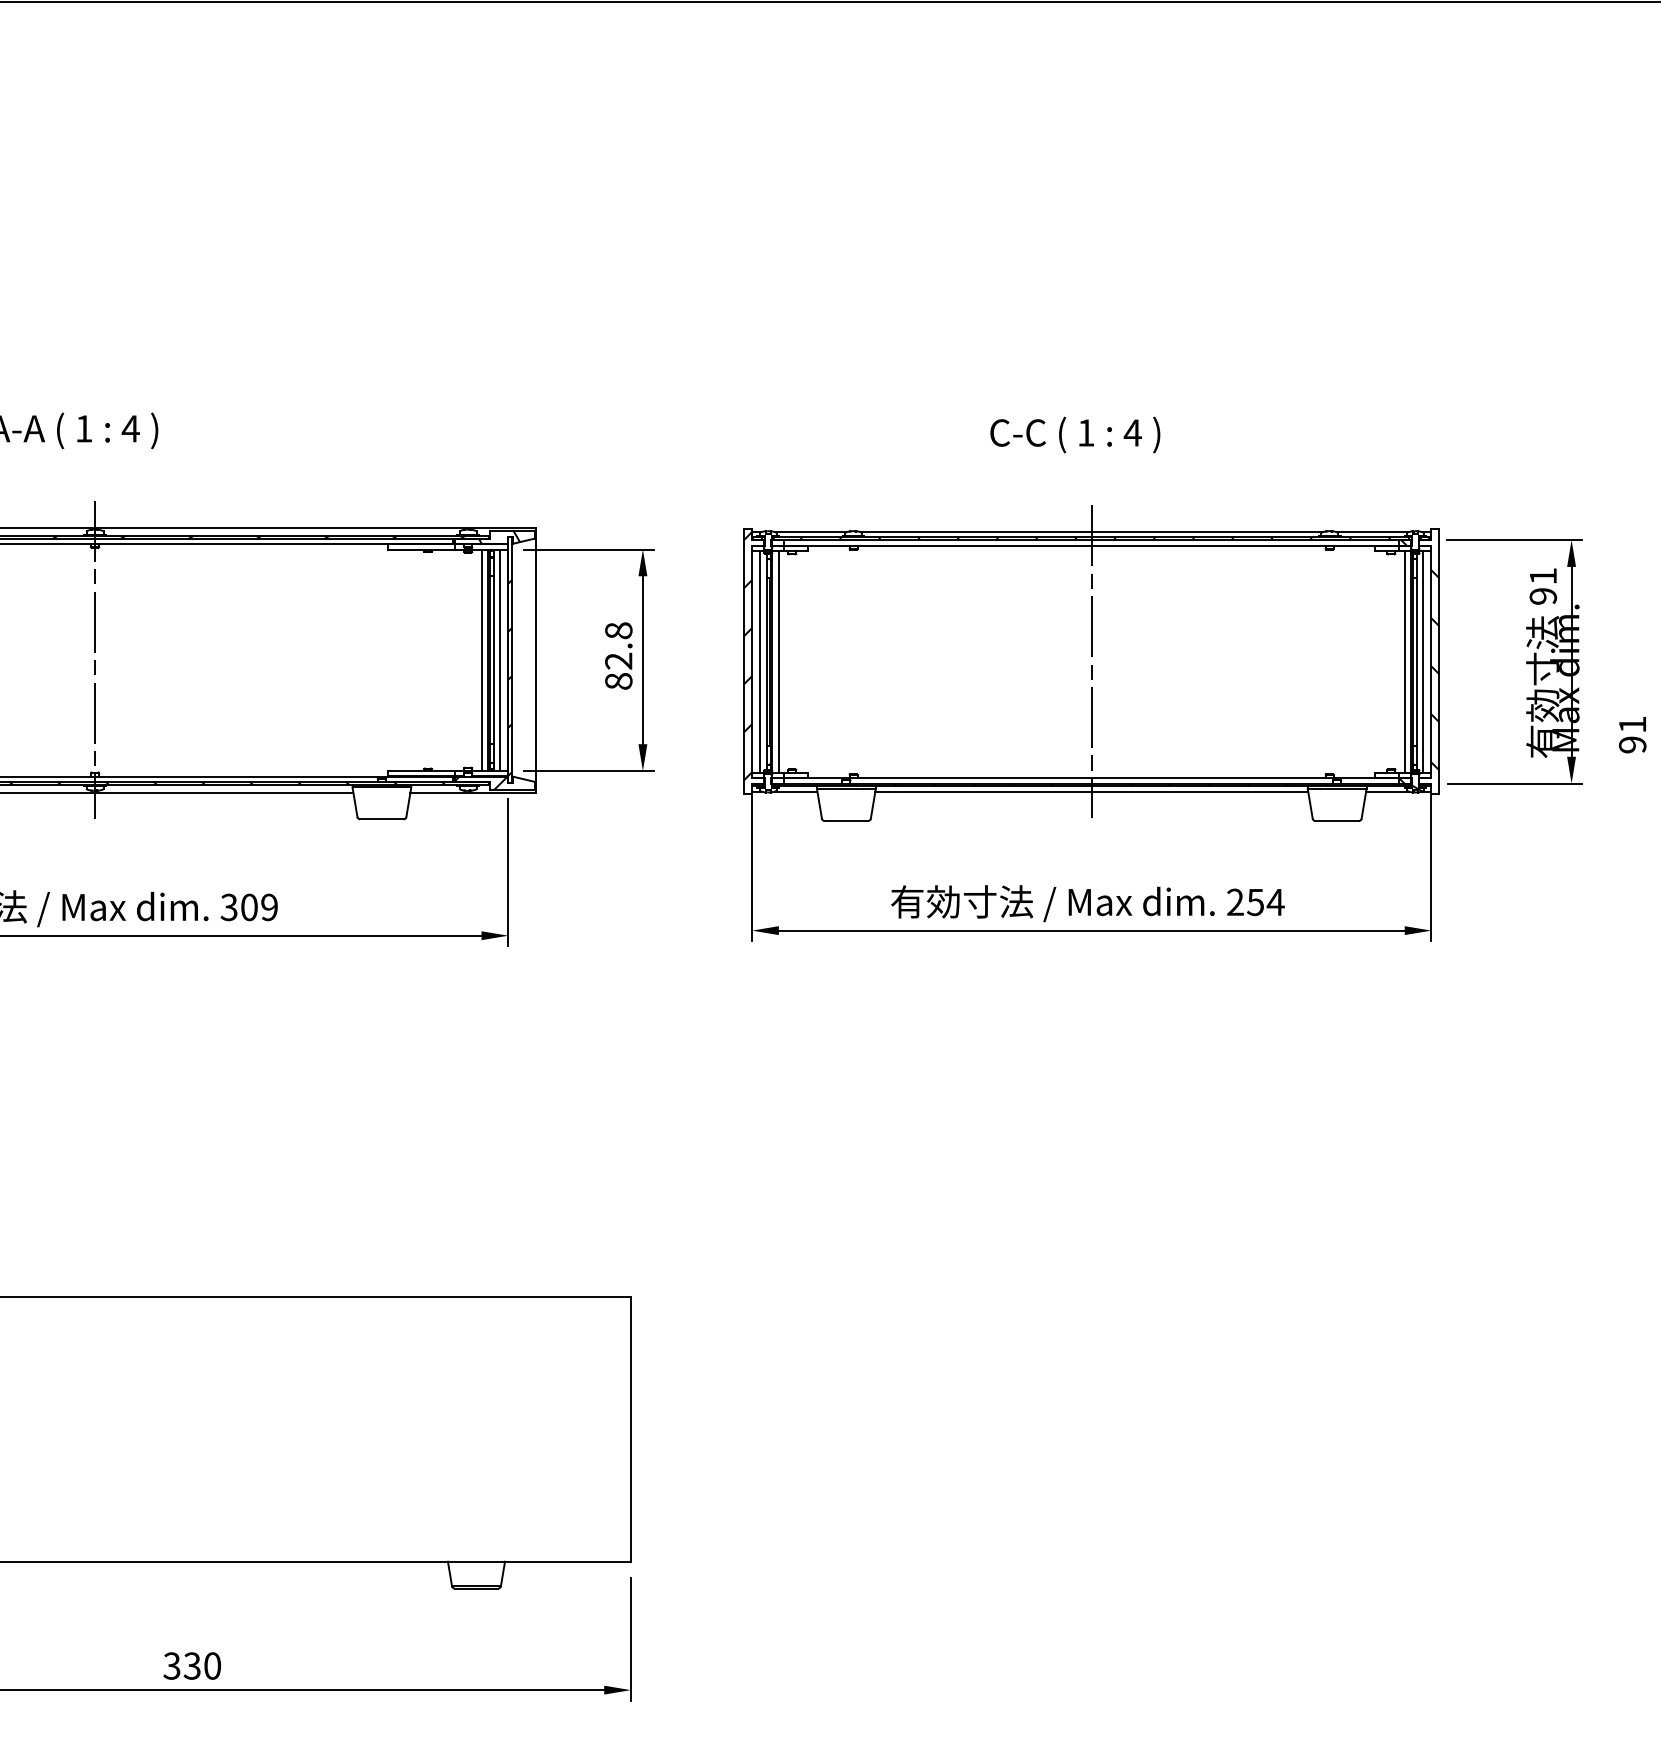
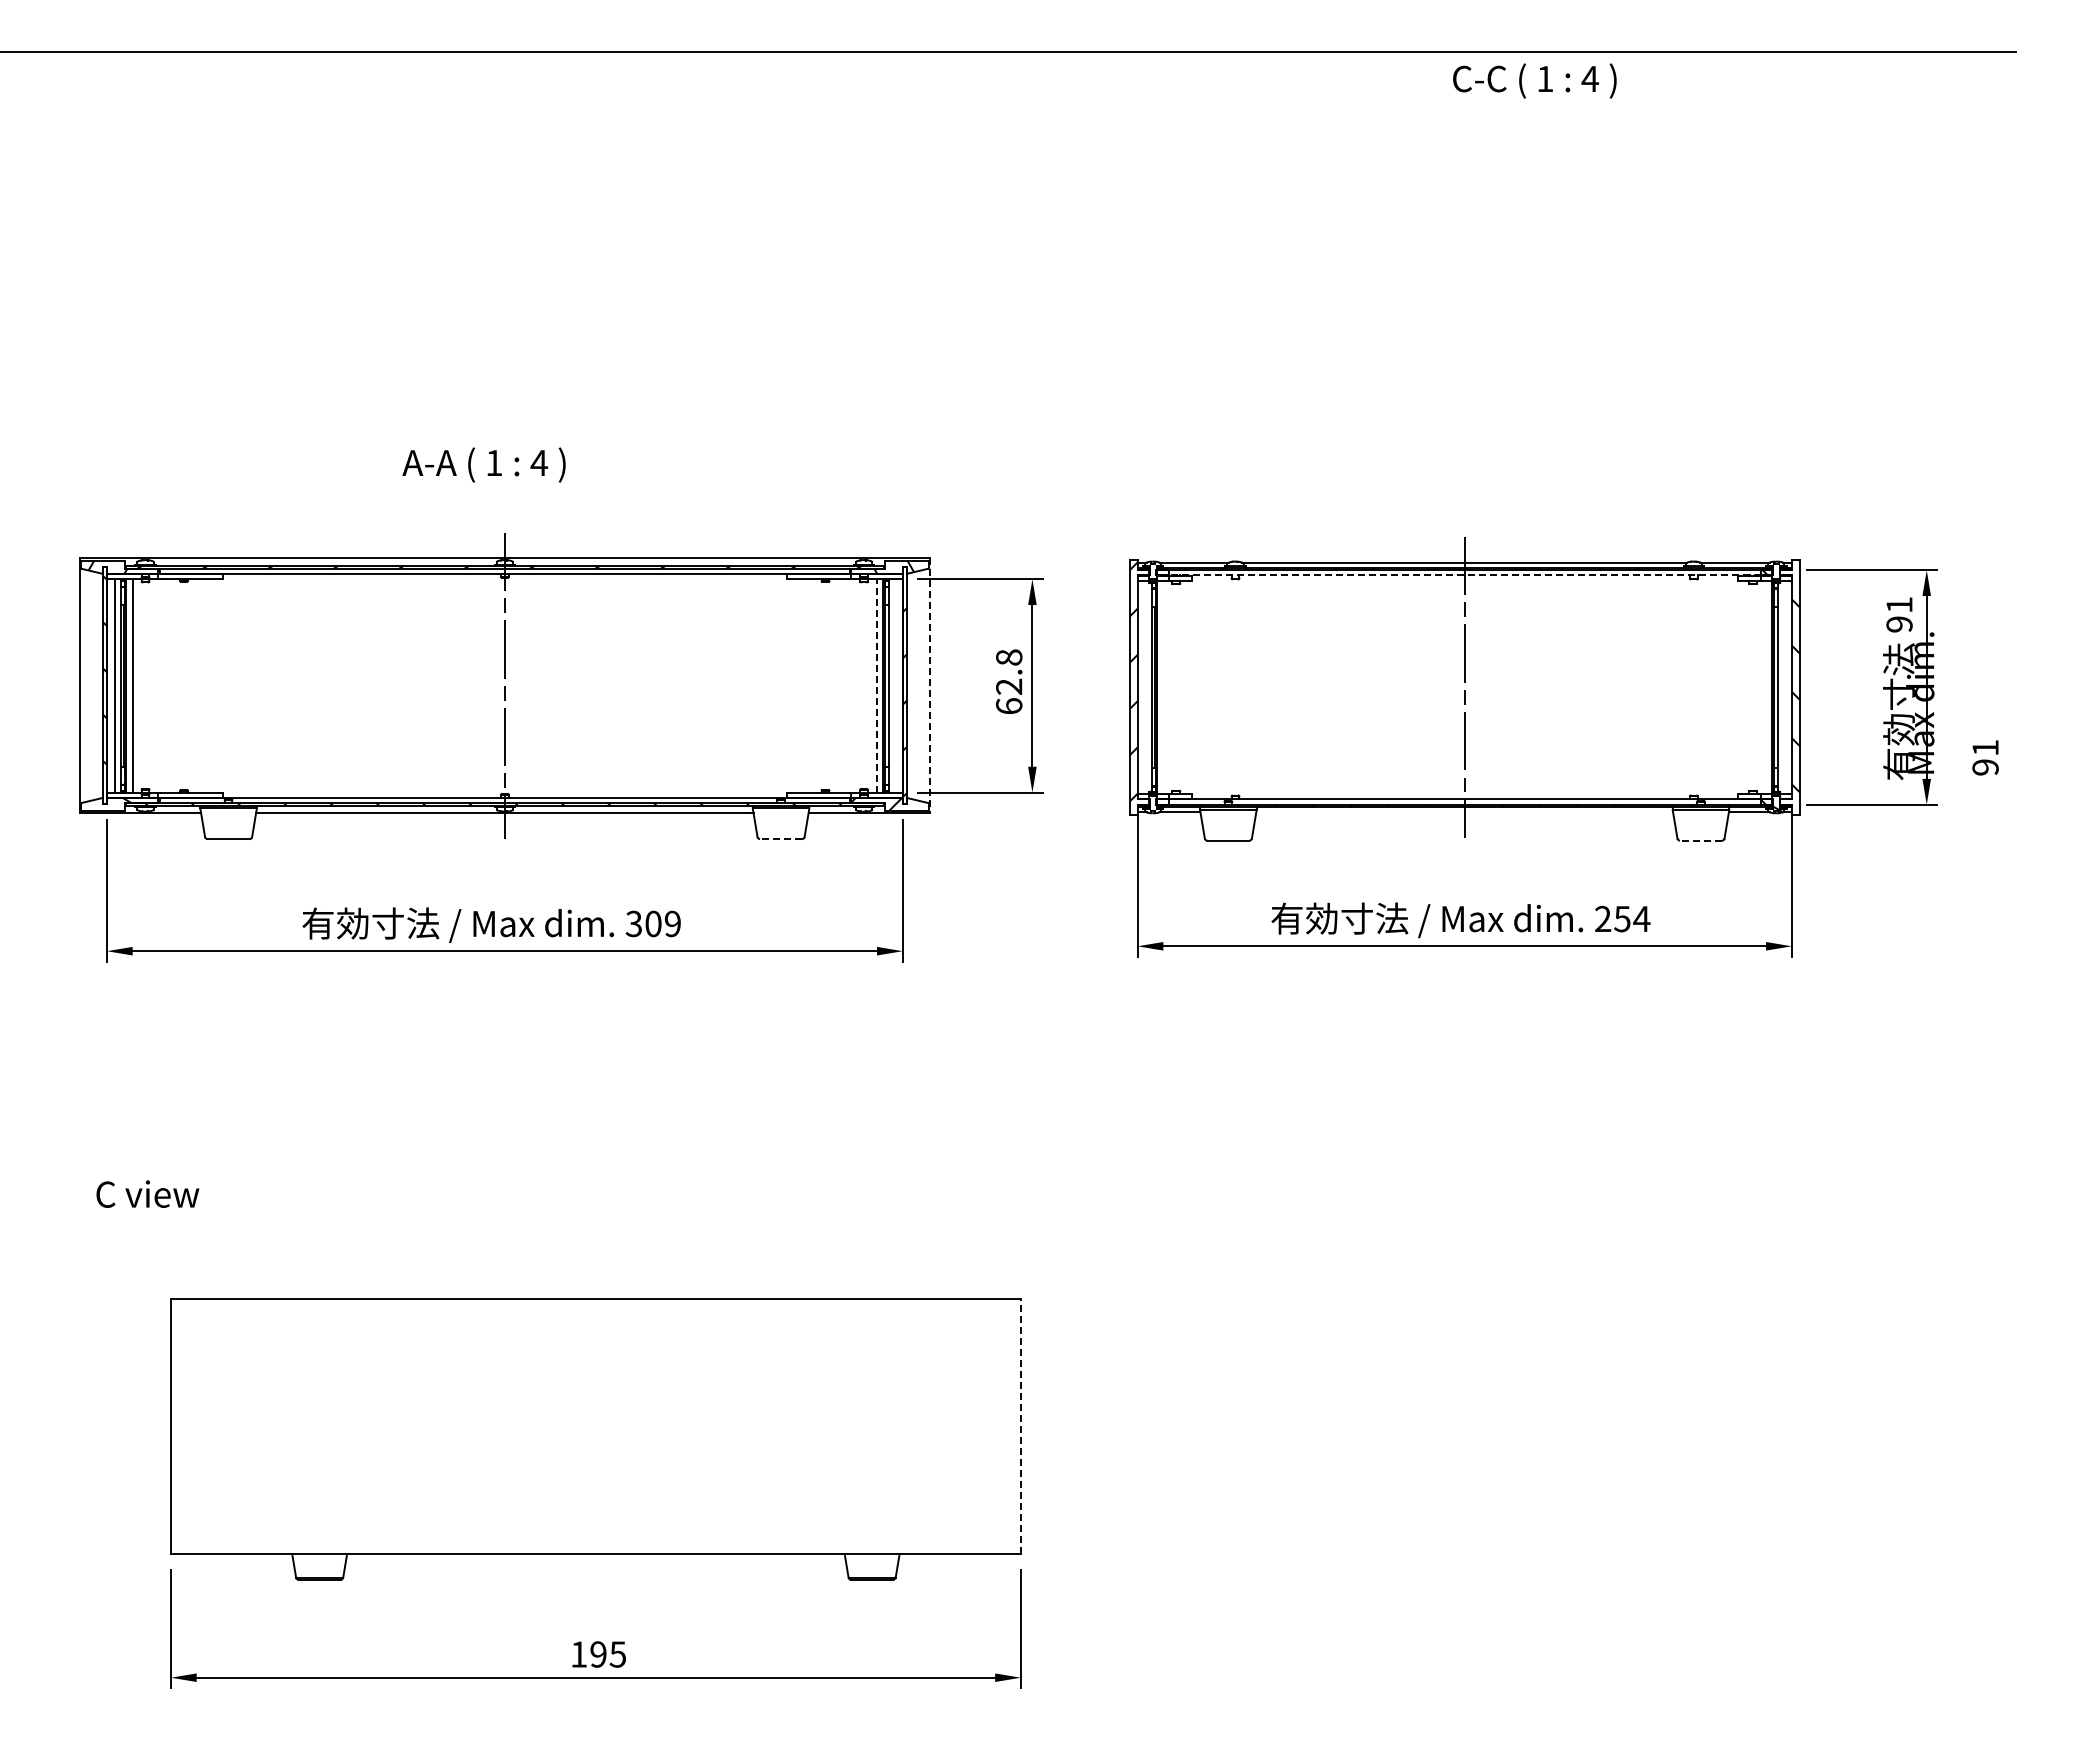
text: (1074, 434) -> (1534, 80), moved
line: (1091, 545) -> (1464, 575), solid -> dashed
line: (482, 659) -> (877, 685), solid -> dashed
line: (500, 659) -> (895, 685), removed
line: (536, 660) -> (929, 686), solid -> dashed
line: (760, 661) -> (1145, 687), removed
line: (779, 661) -> (1163, 687), removed
line: (1405, 661) -> (1766, 687), removed
line: (1423, 661) -> (1784, 687), removed
text: (619, 681) -> (1009, 706), 82.8 -> 62.8
line: (1091, 791) -> (1464, 812), removed
line: (382, 819) -> (781, 839), solid -> dashed
line: (1337, 820) -> (1701, 840), solid -> dashed
line: (630, 1429) -> (1020, 1426), solid -> dashed
text: (192, 1666) -> (598, 1654), 330 -> 195

